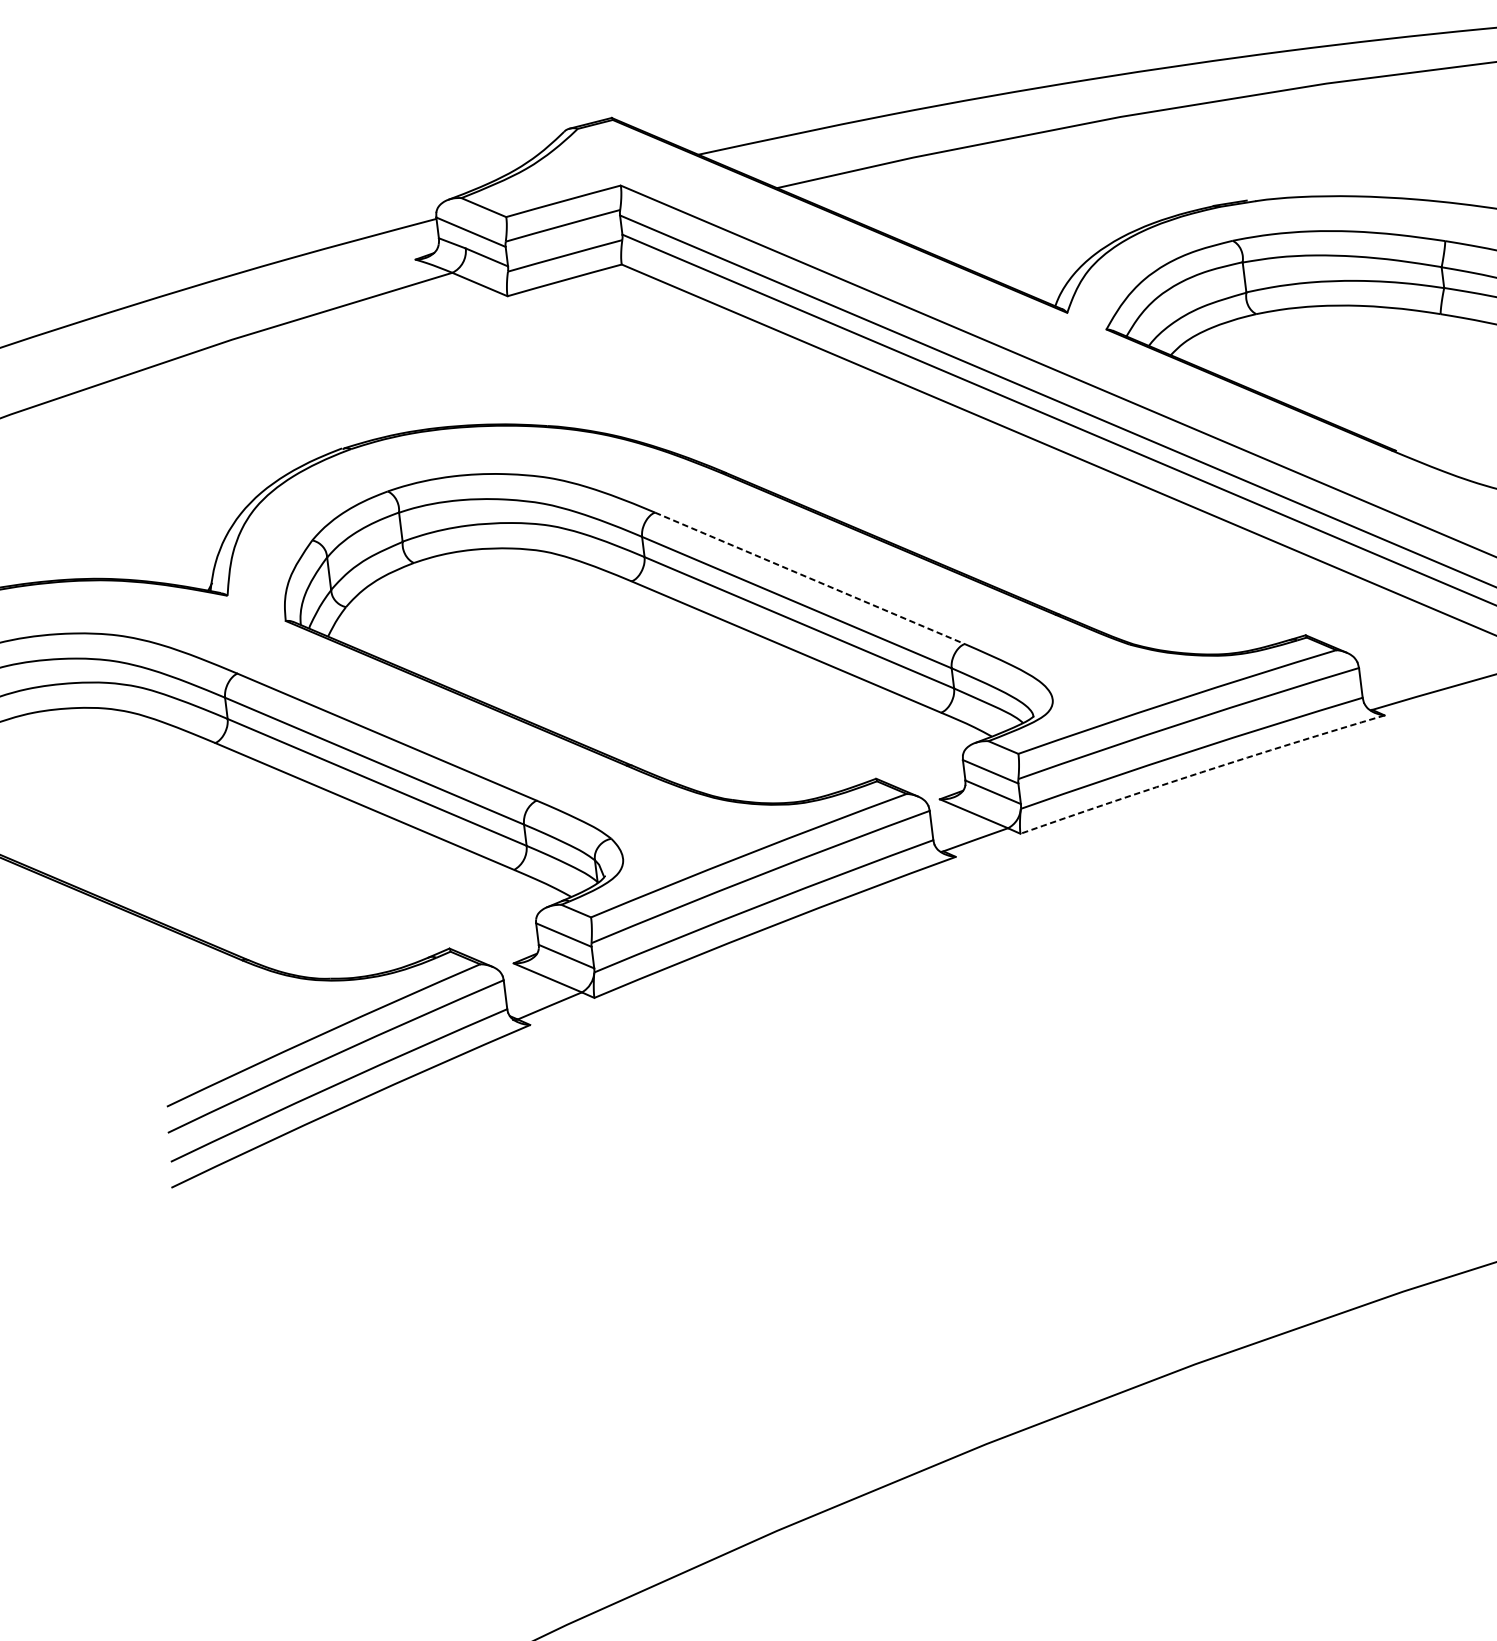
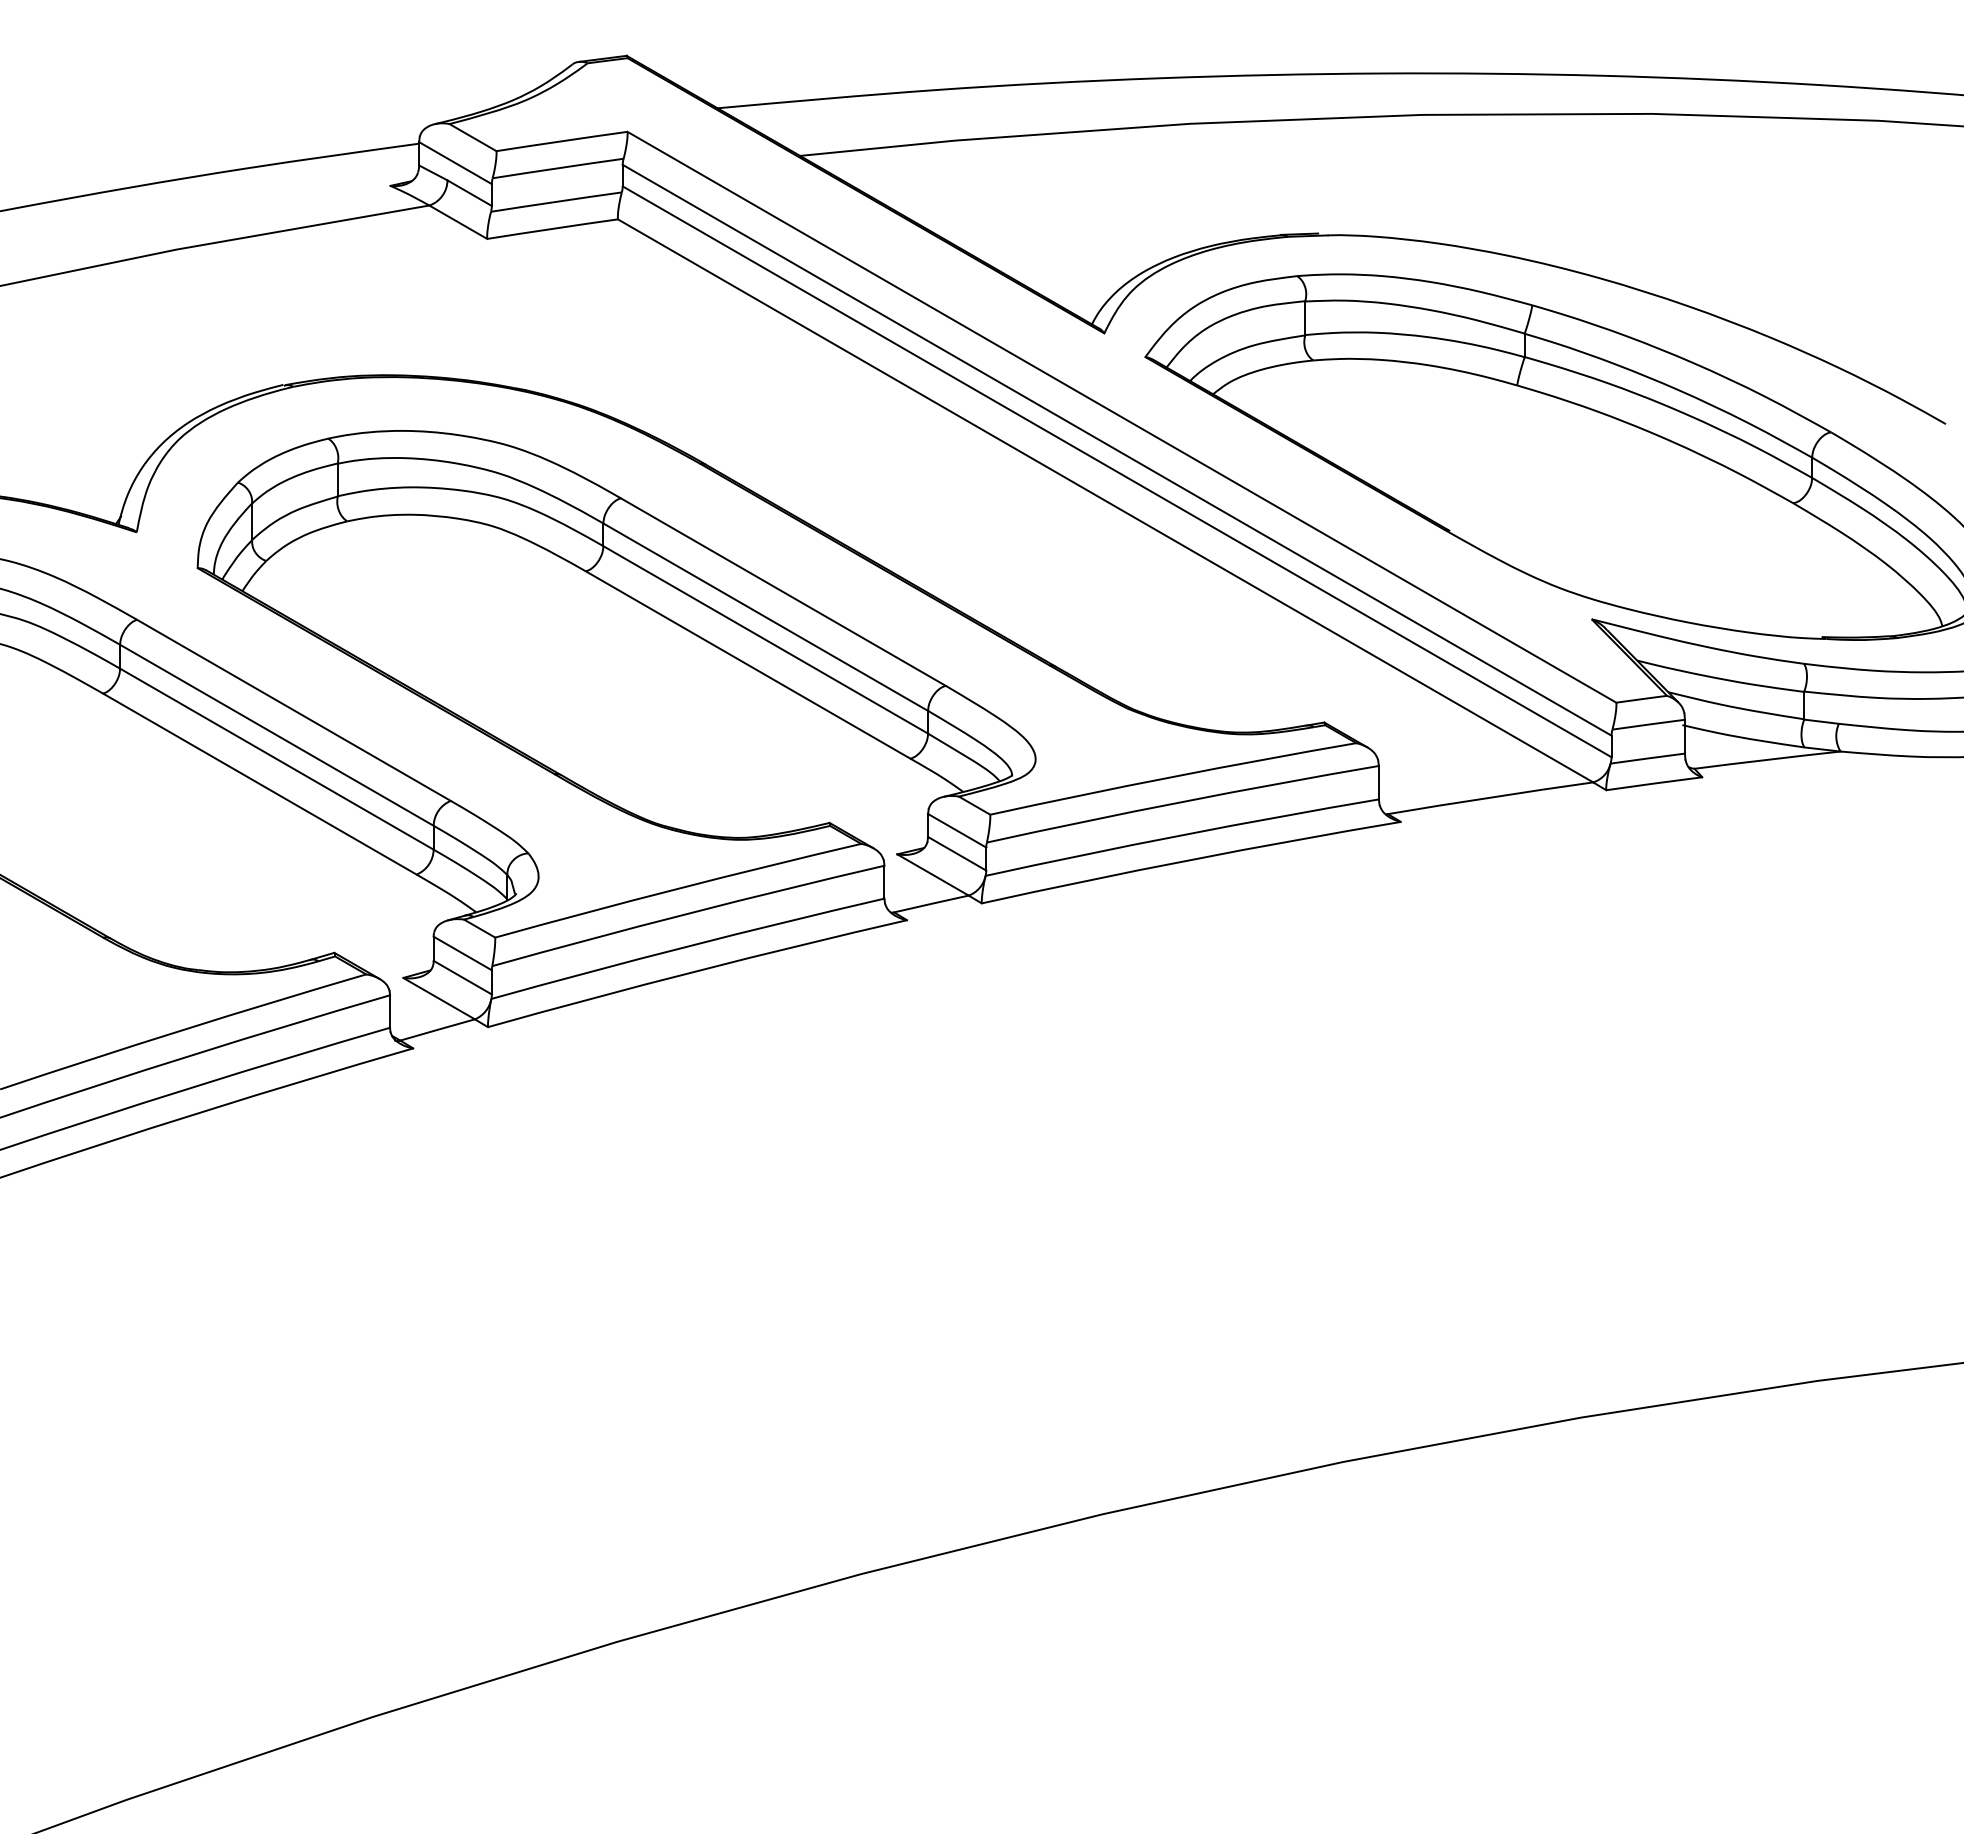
line: (809, 578) -> (783, 592), dashed -> solid
arc: (1201, 772) -> (1190, 860), dashed -> solid

